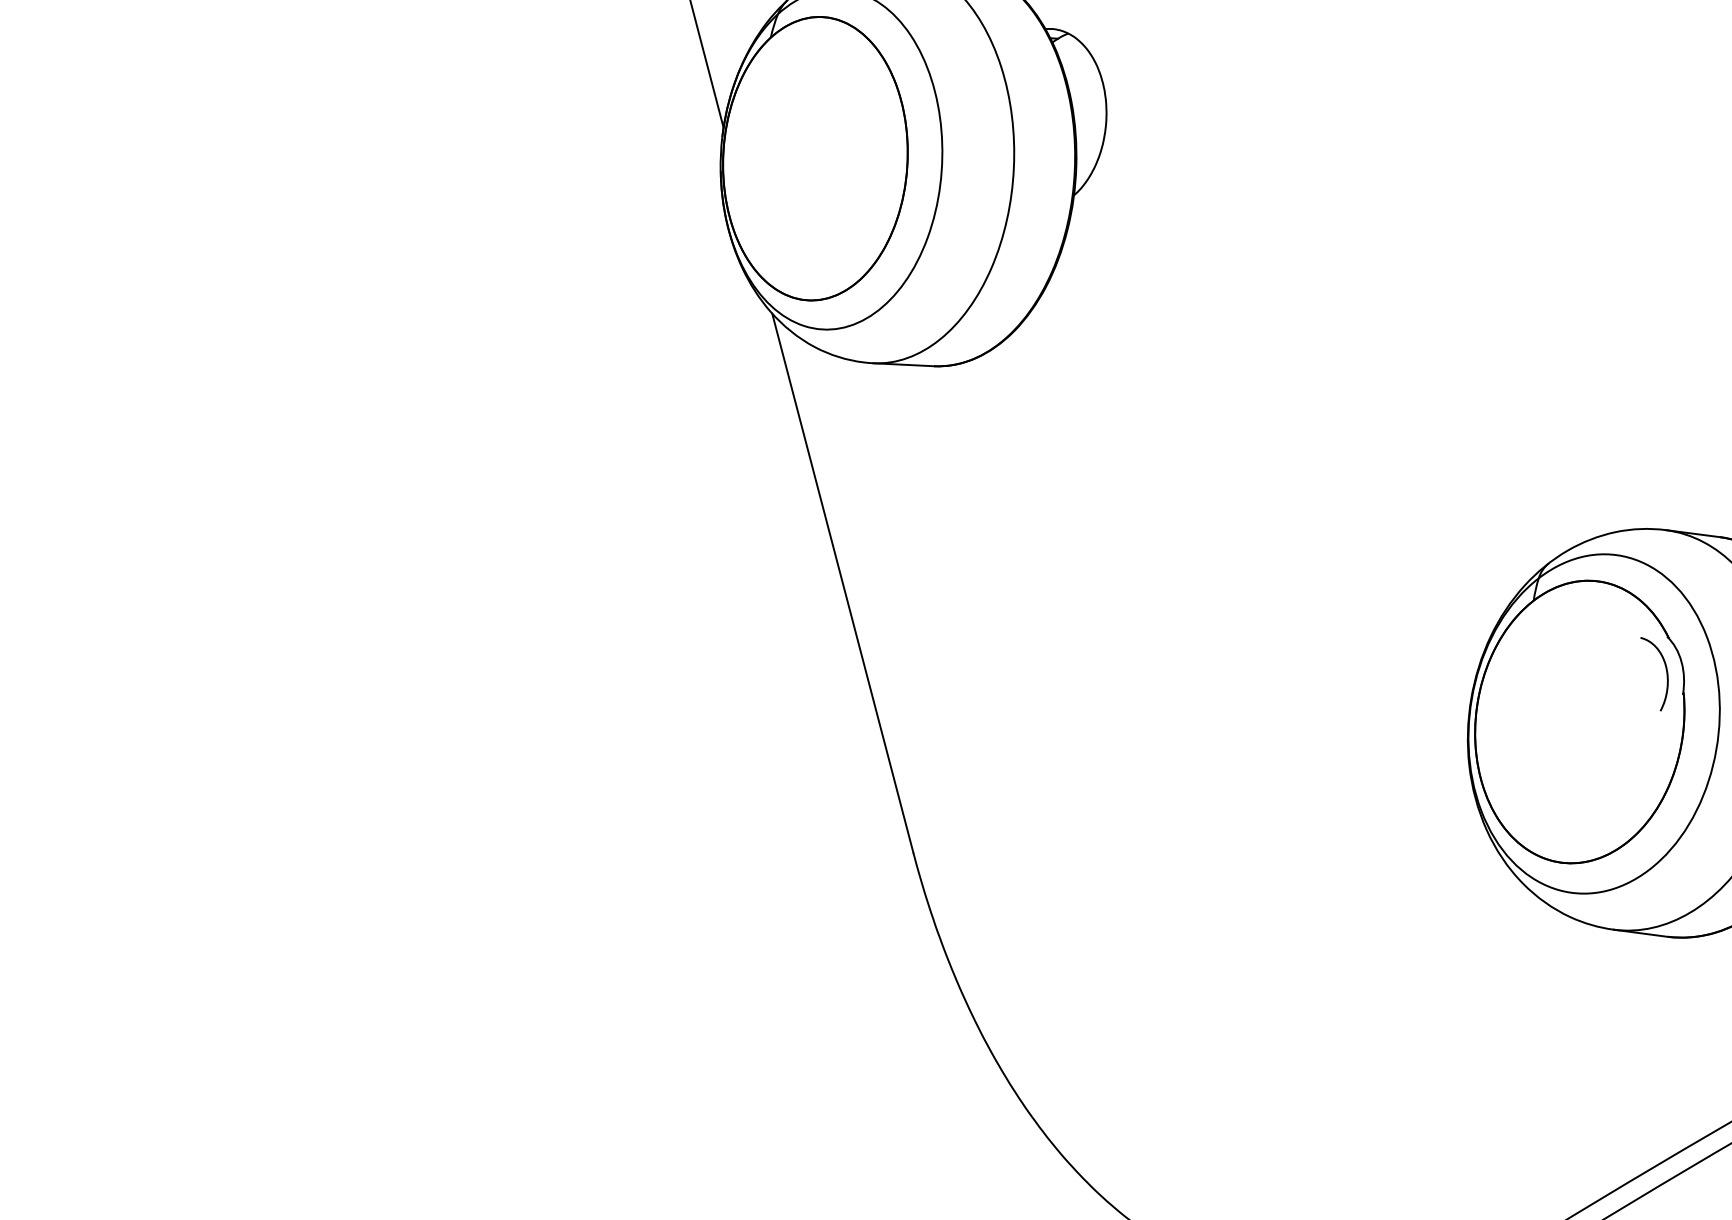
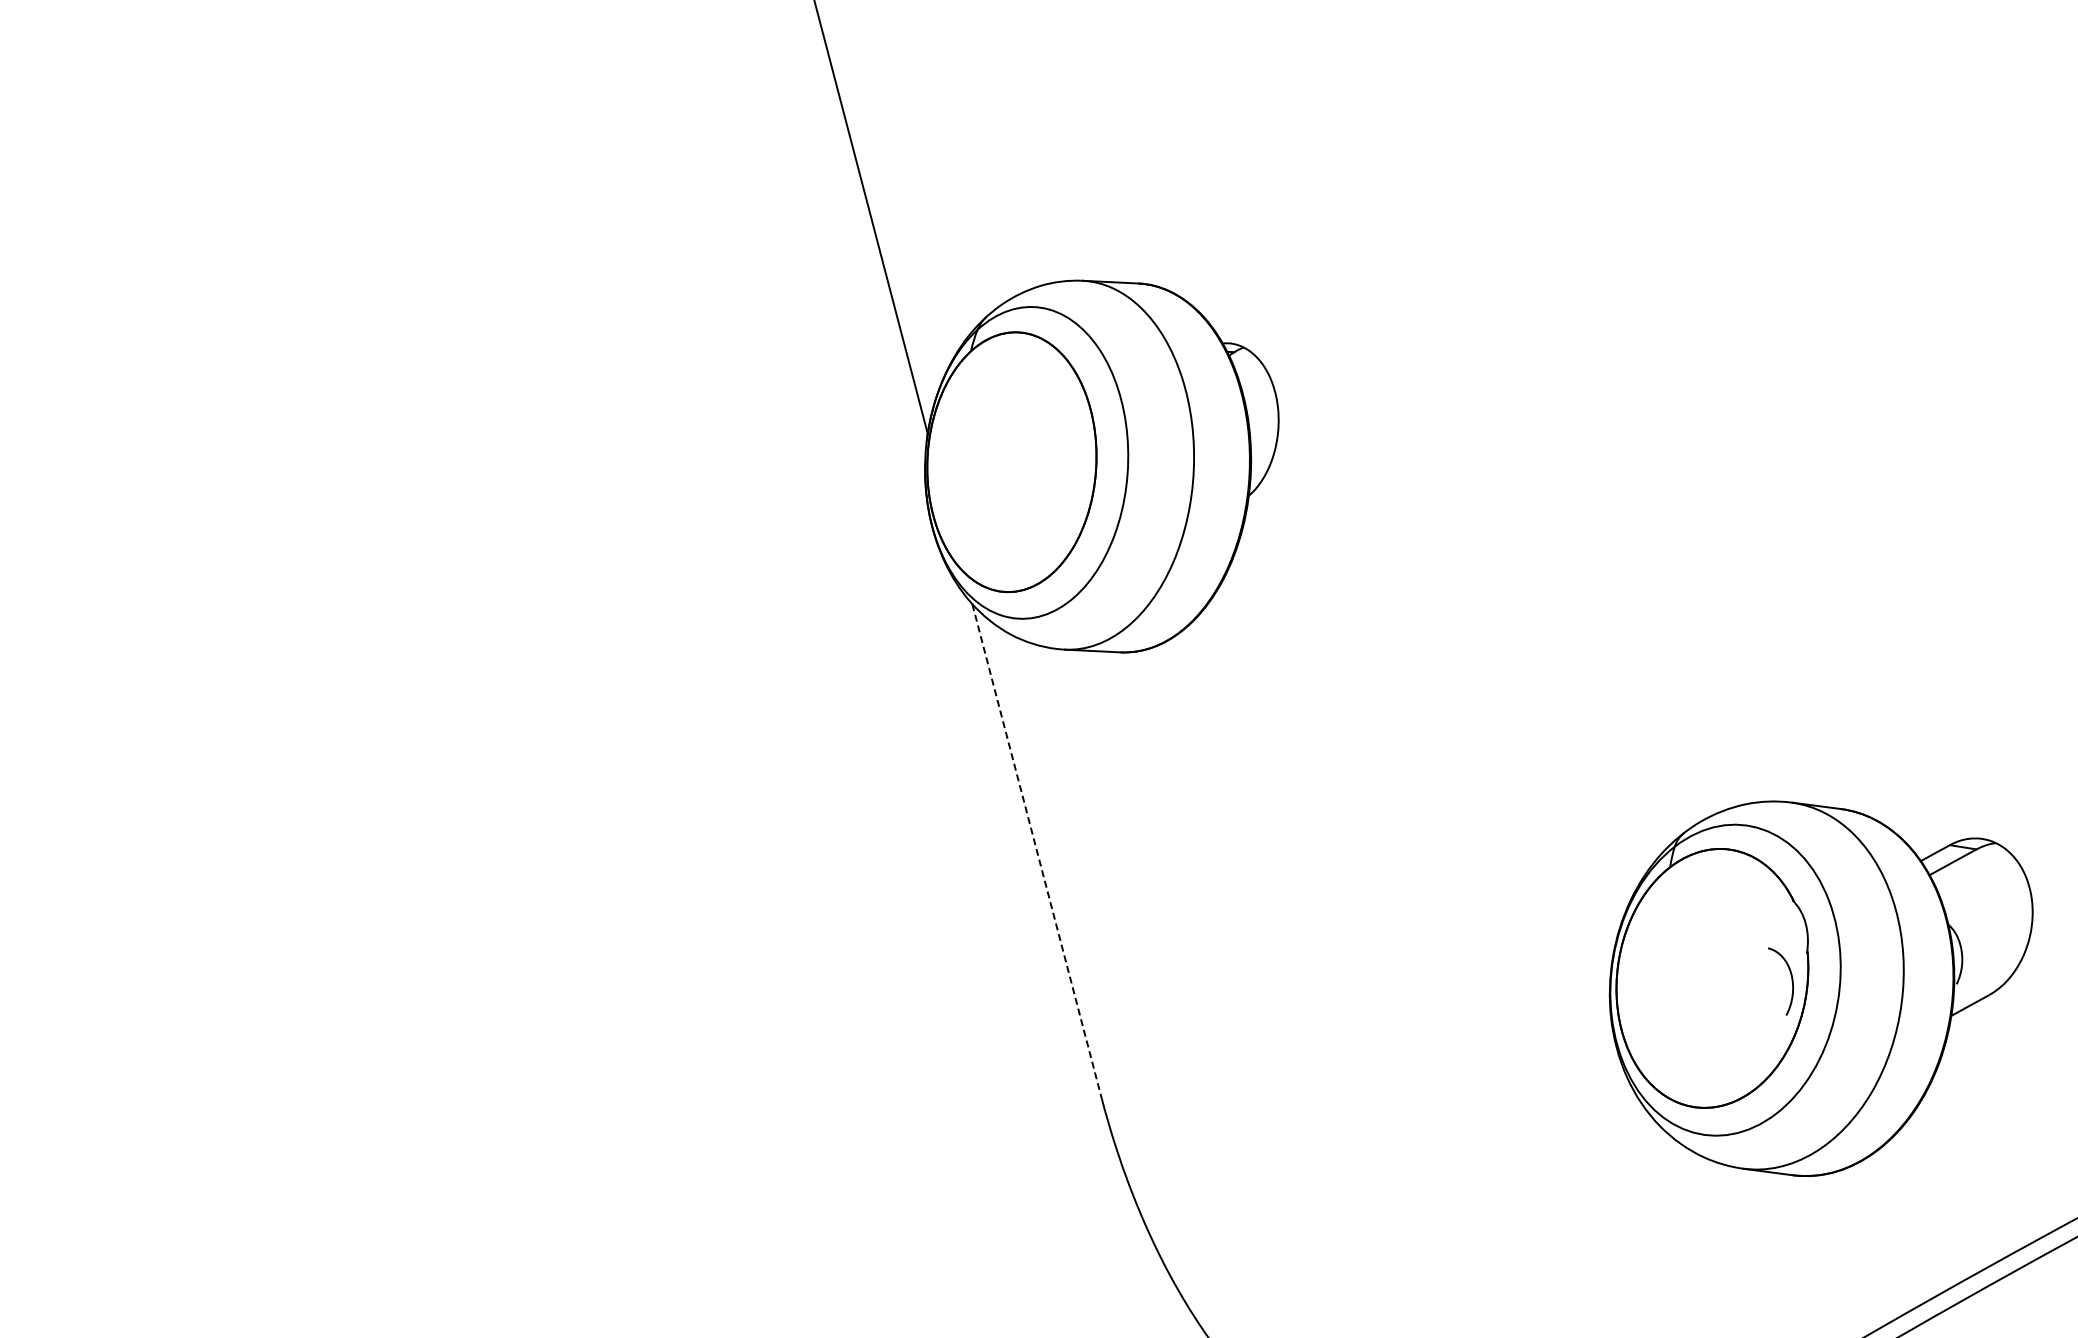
line: (843, 583) -> (1037, 851), solid -> dashed
curve: (1666, 674) -> (1791, 981), moved

